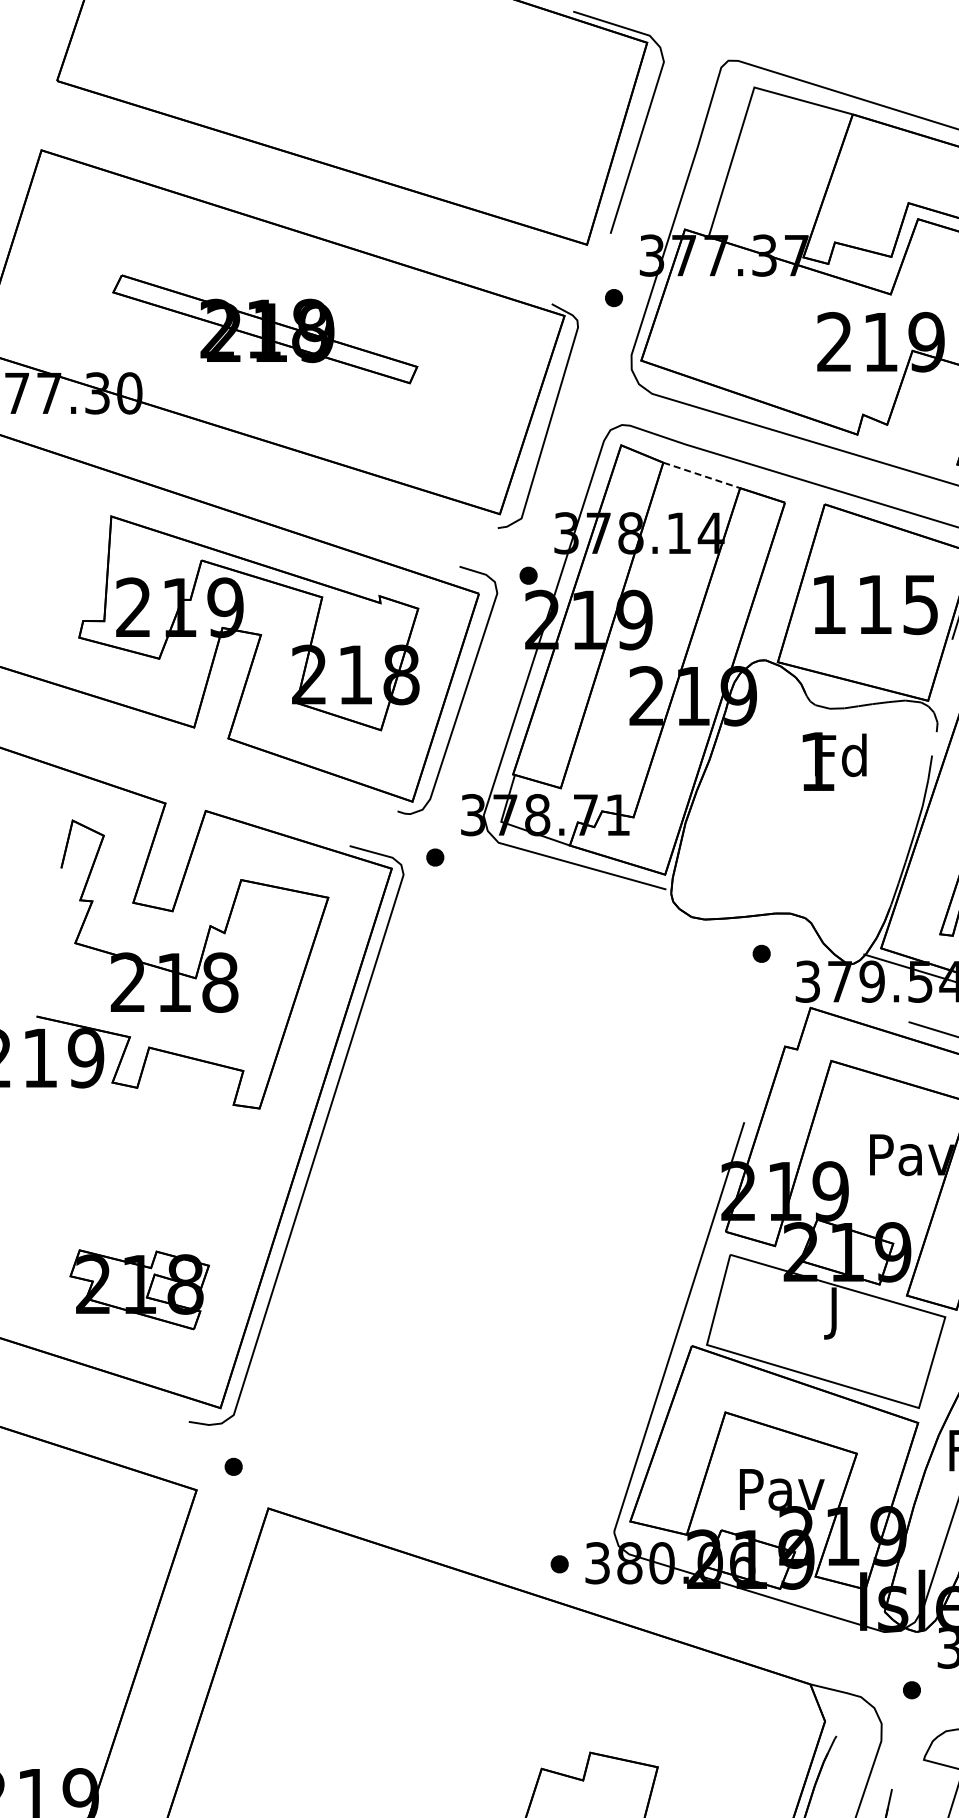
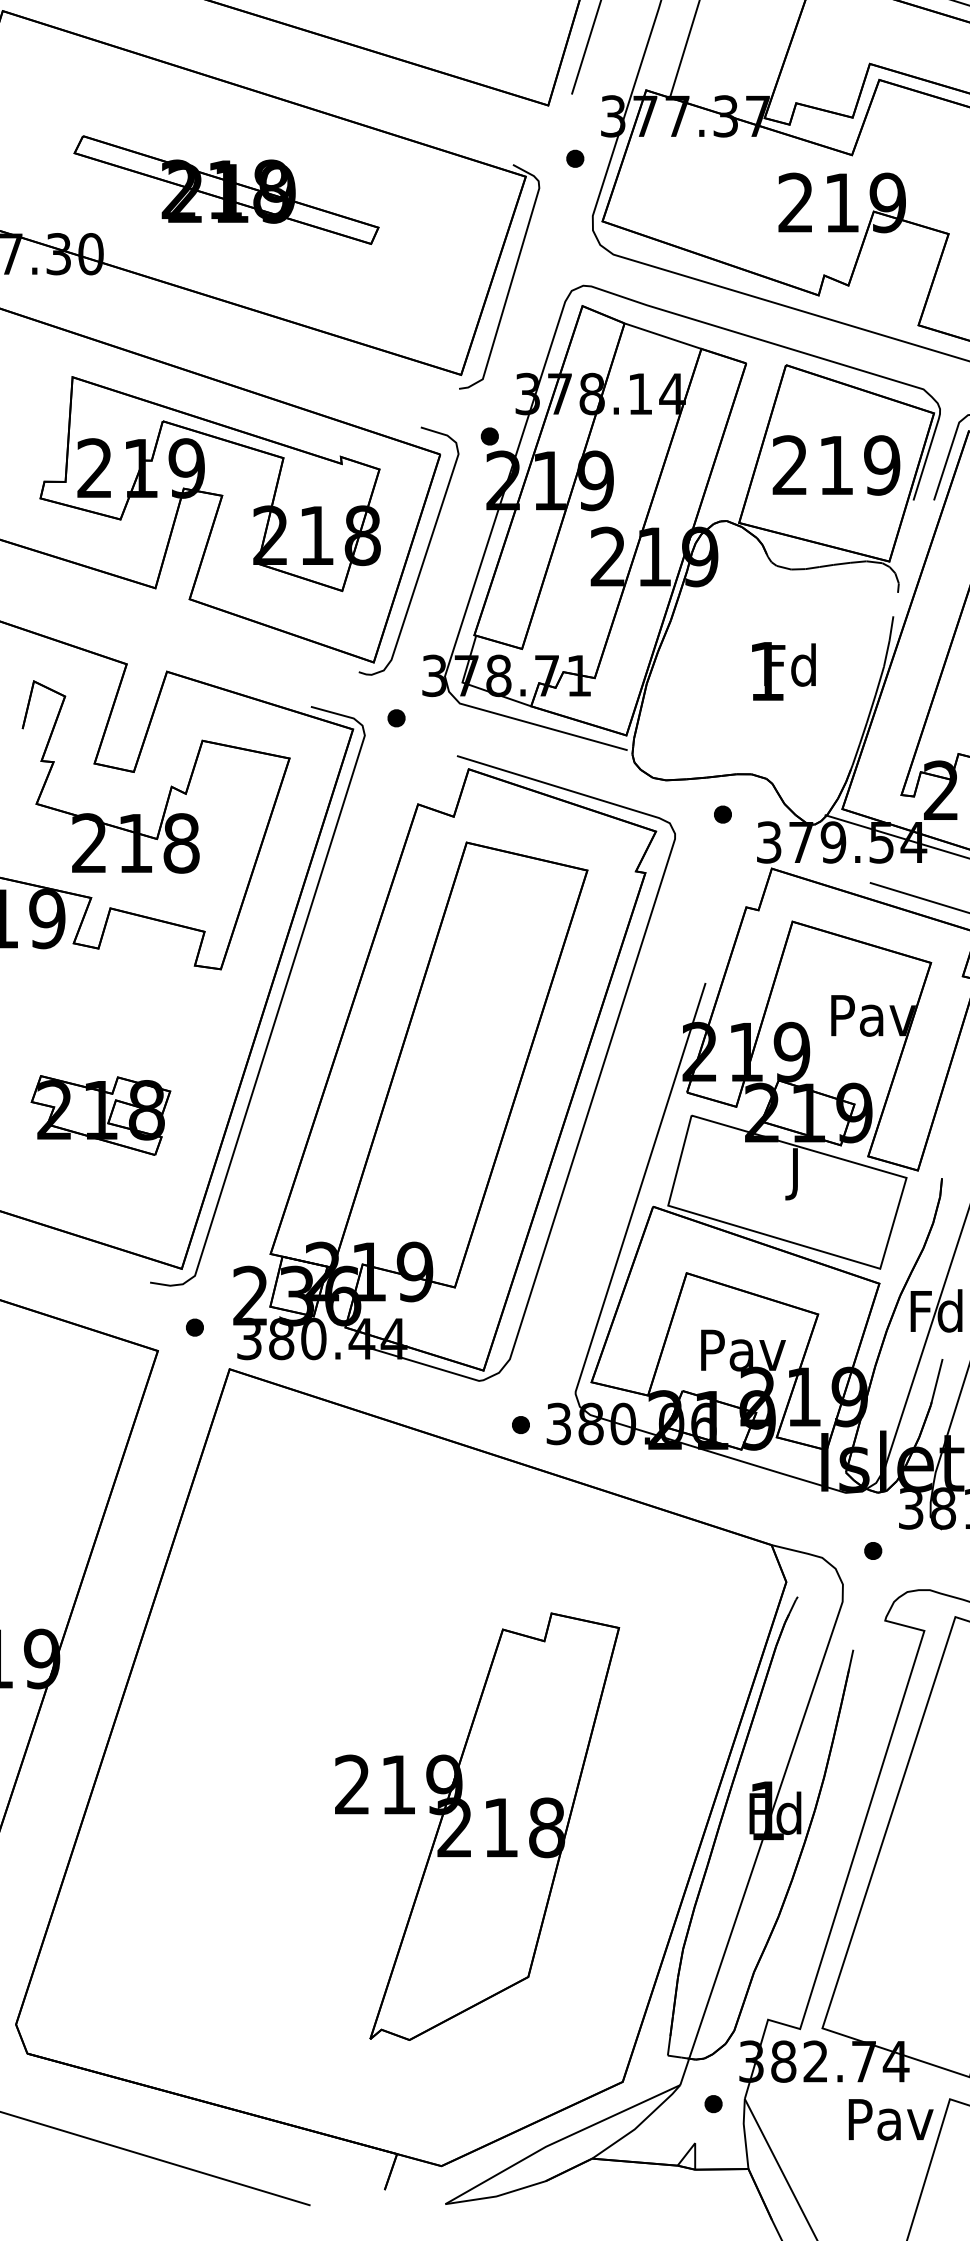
line: (702, 475) -> (663, 336), dashed -> solid
text: (875, 604) -> (836, 465), 115 -> 219
text: (834, 761) -> (783, 671), moved
part: (493, 1207) -> (454, 1068), added
part: (139, 1289) -> (100, 1115), moved

